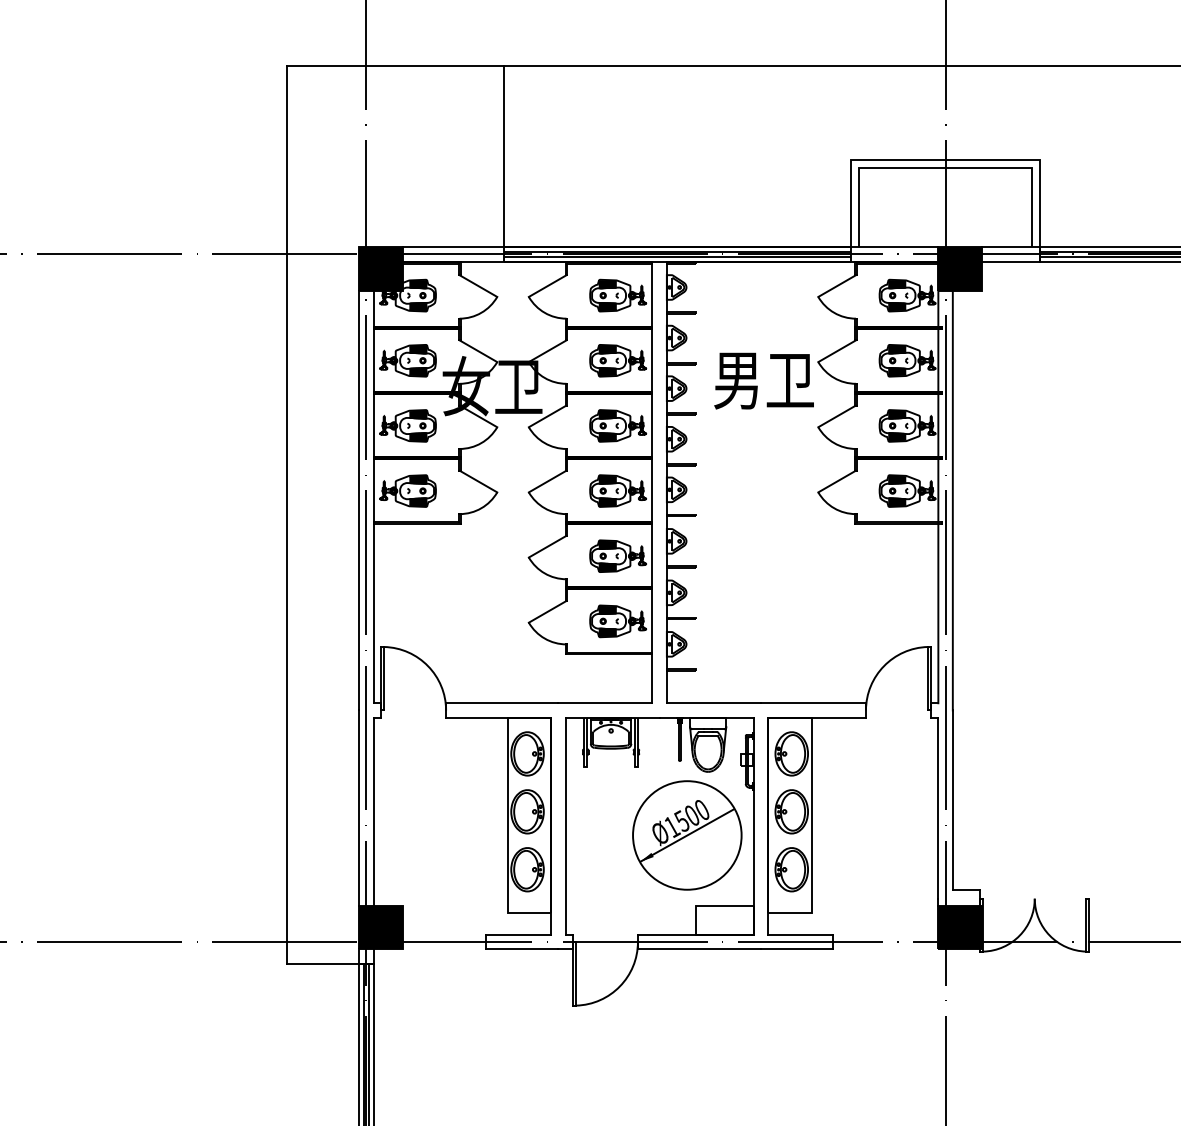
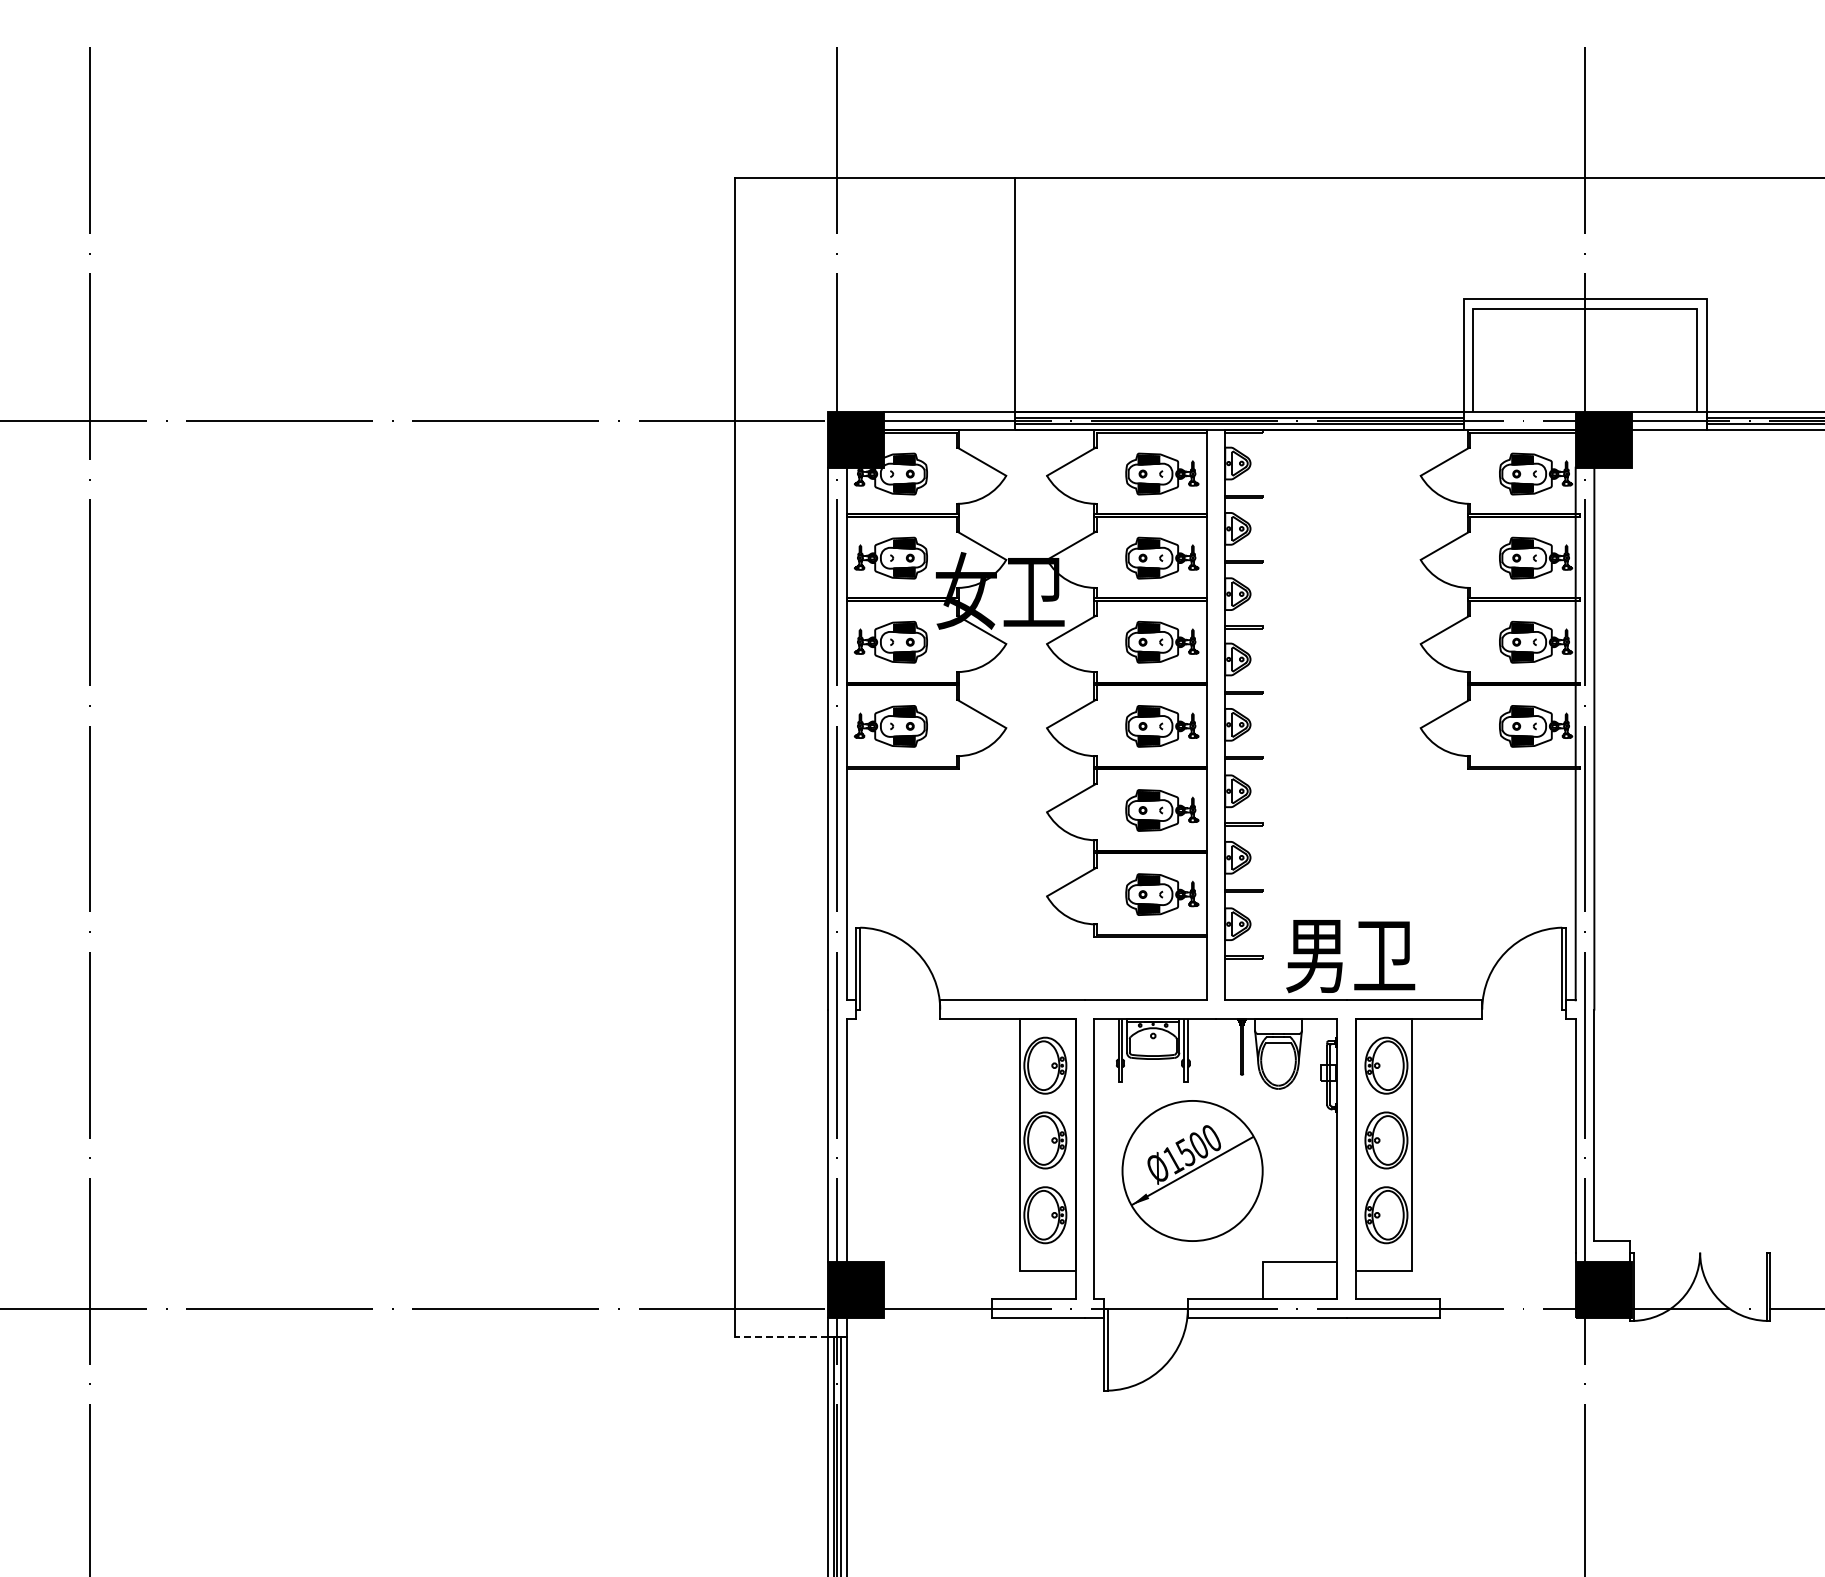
text: (763, 381) -> (1350, 956), moved
part: (687, 835) -> (1192, 1170), moved
line: (323, 963) -> (781, 1336), solid -> dashed

